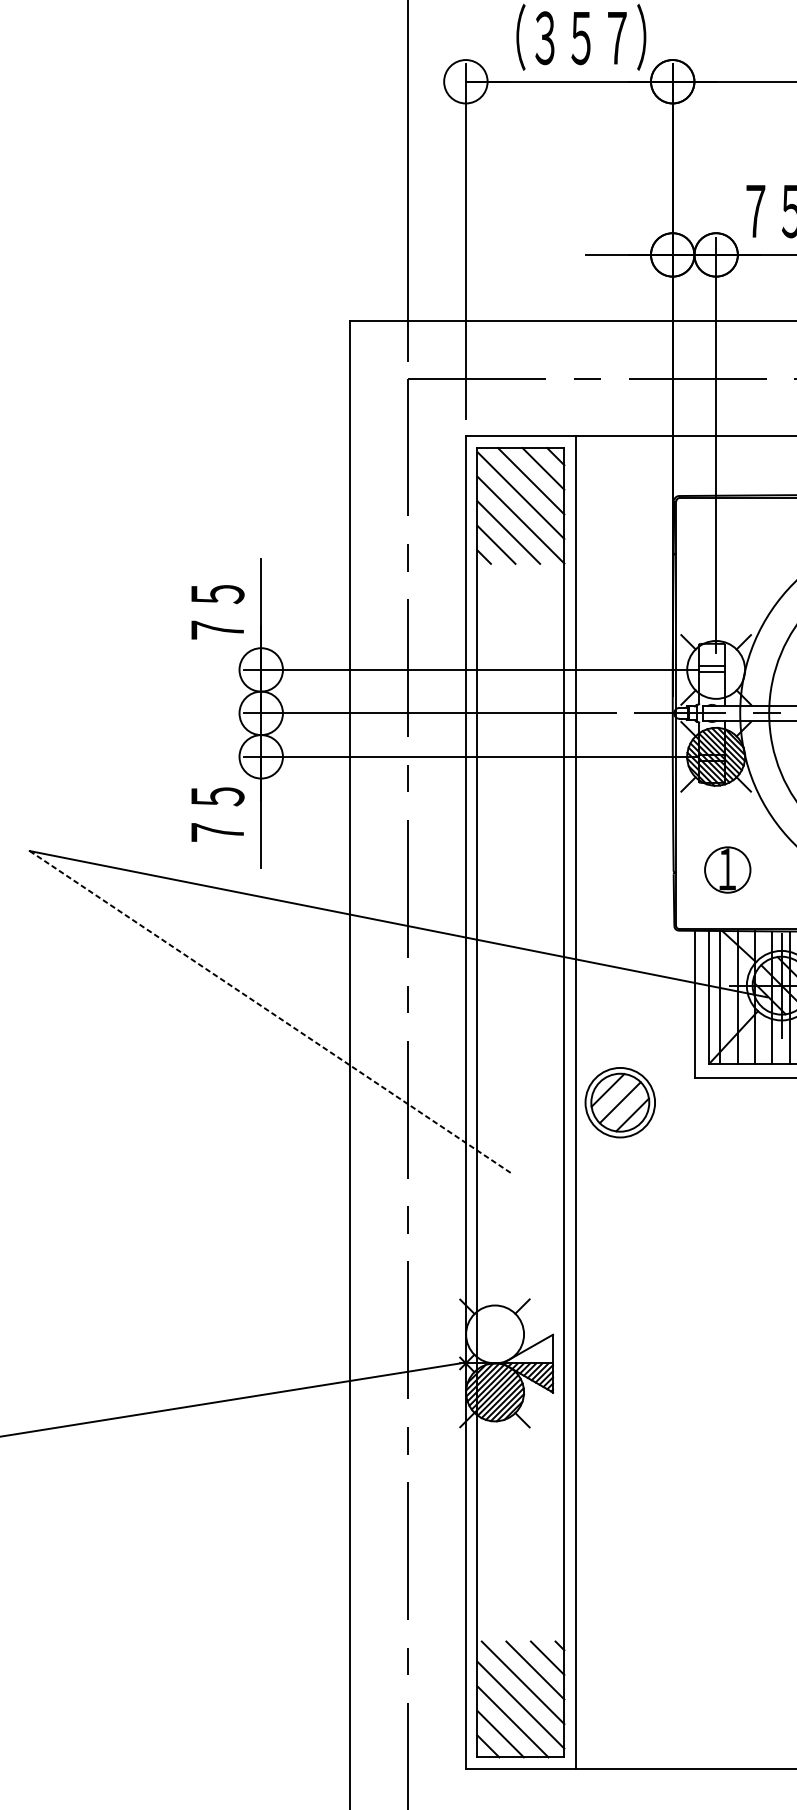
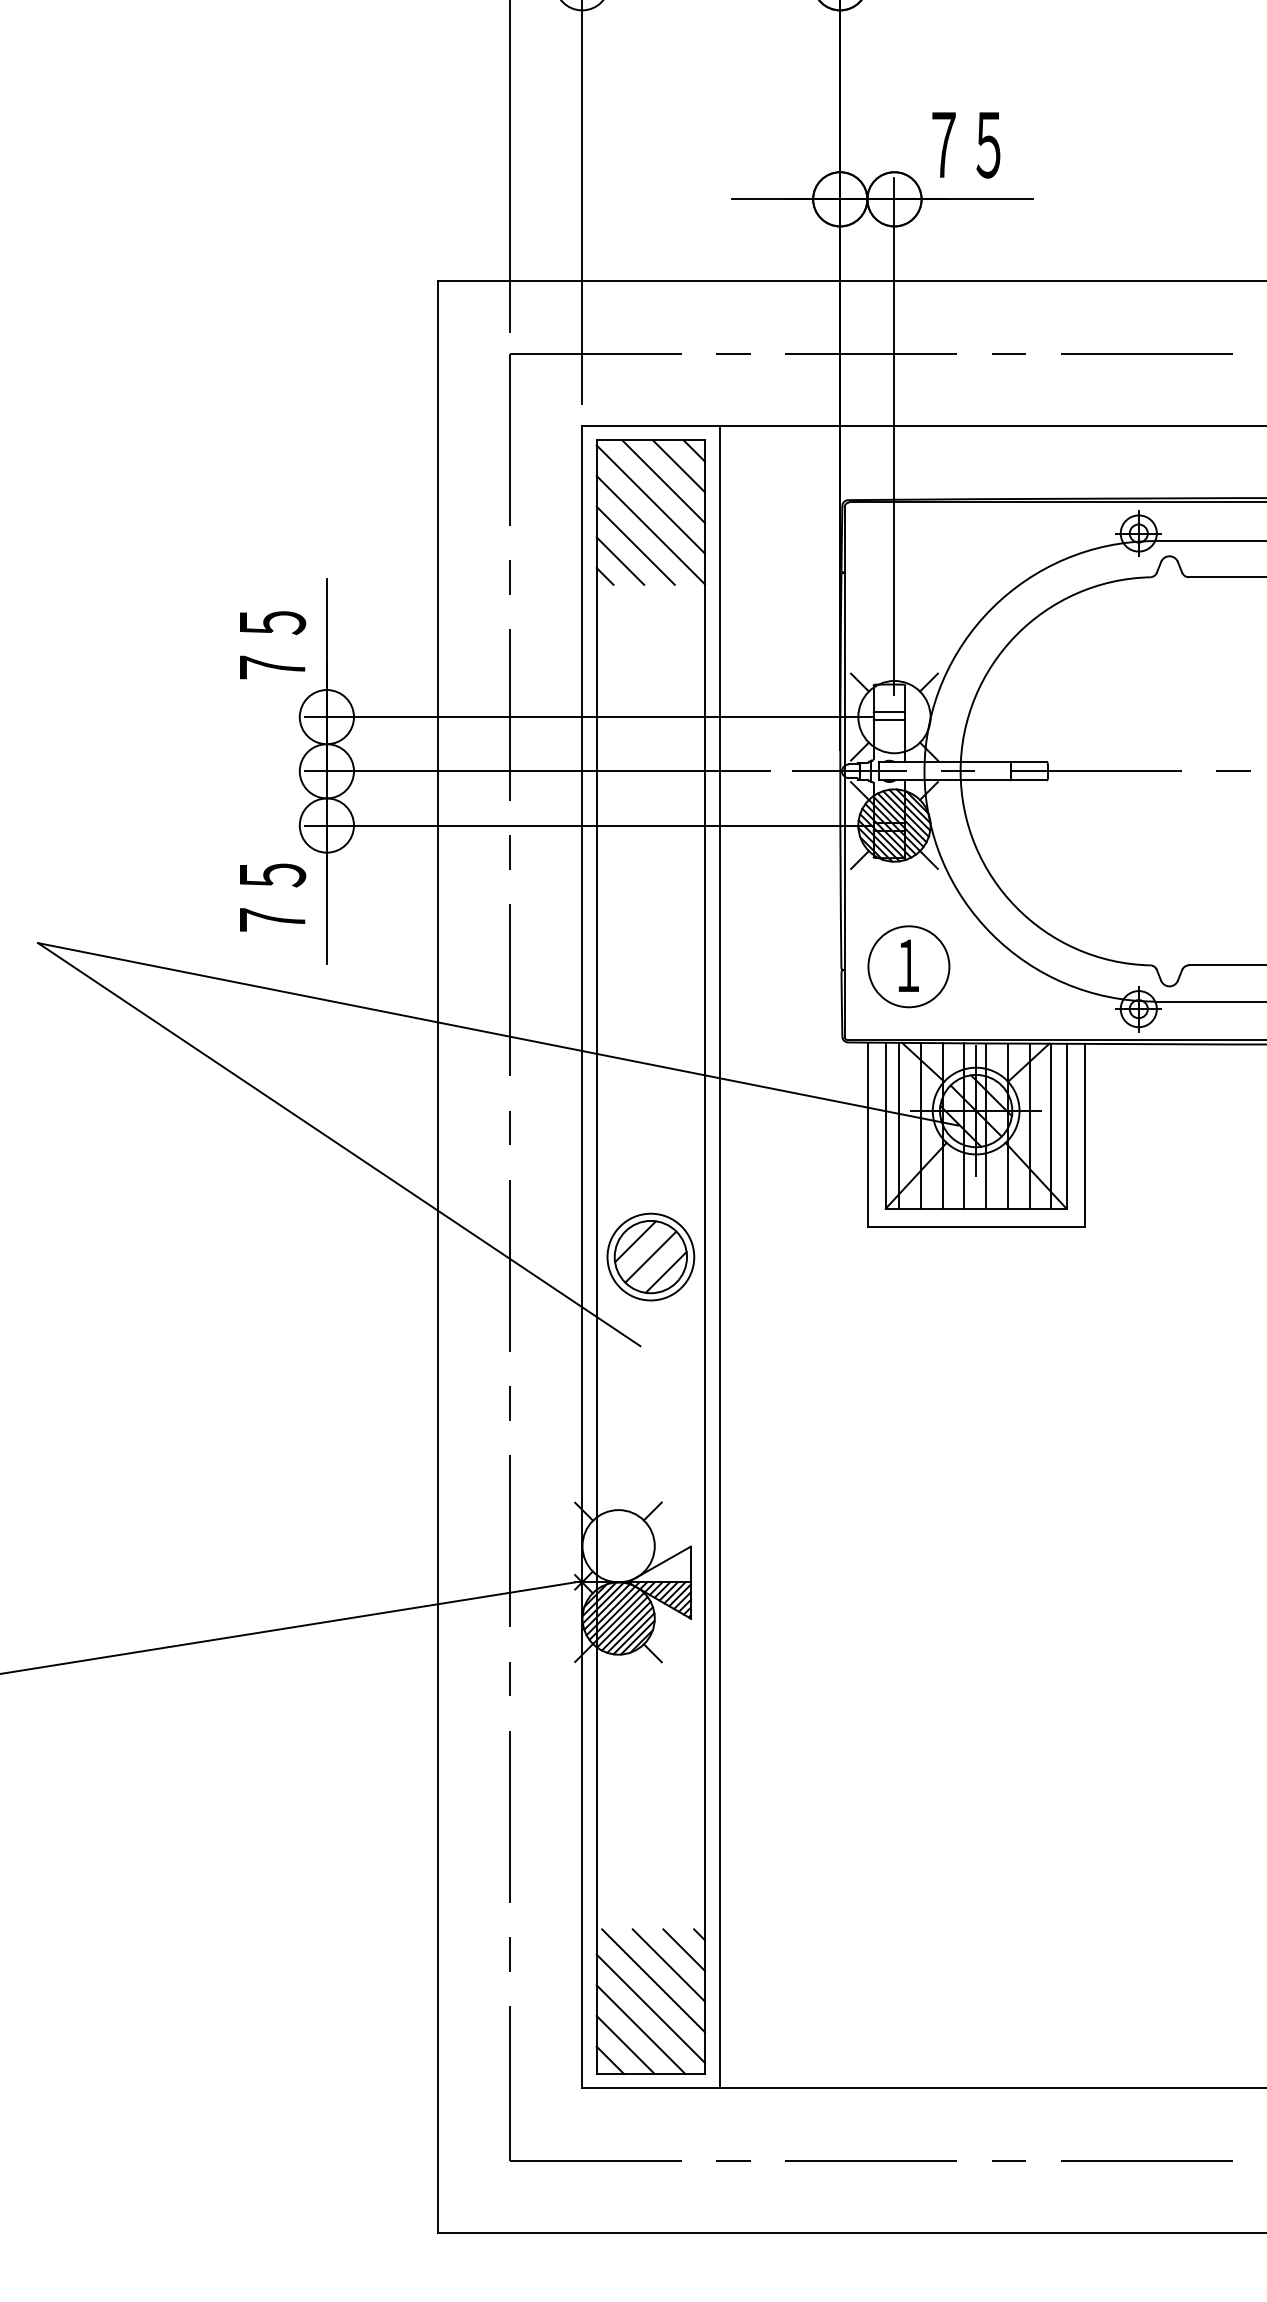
circle: (727, 869) -> (908, 966), size x1.43
line: (271, 1012) -> (339, 1144), dashed -> solid
part: (620, 1102) -> (650, 1256), moved

